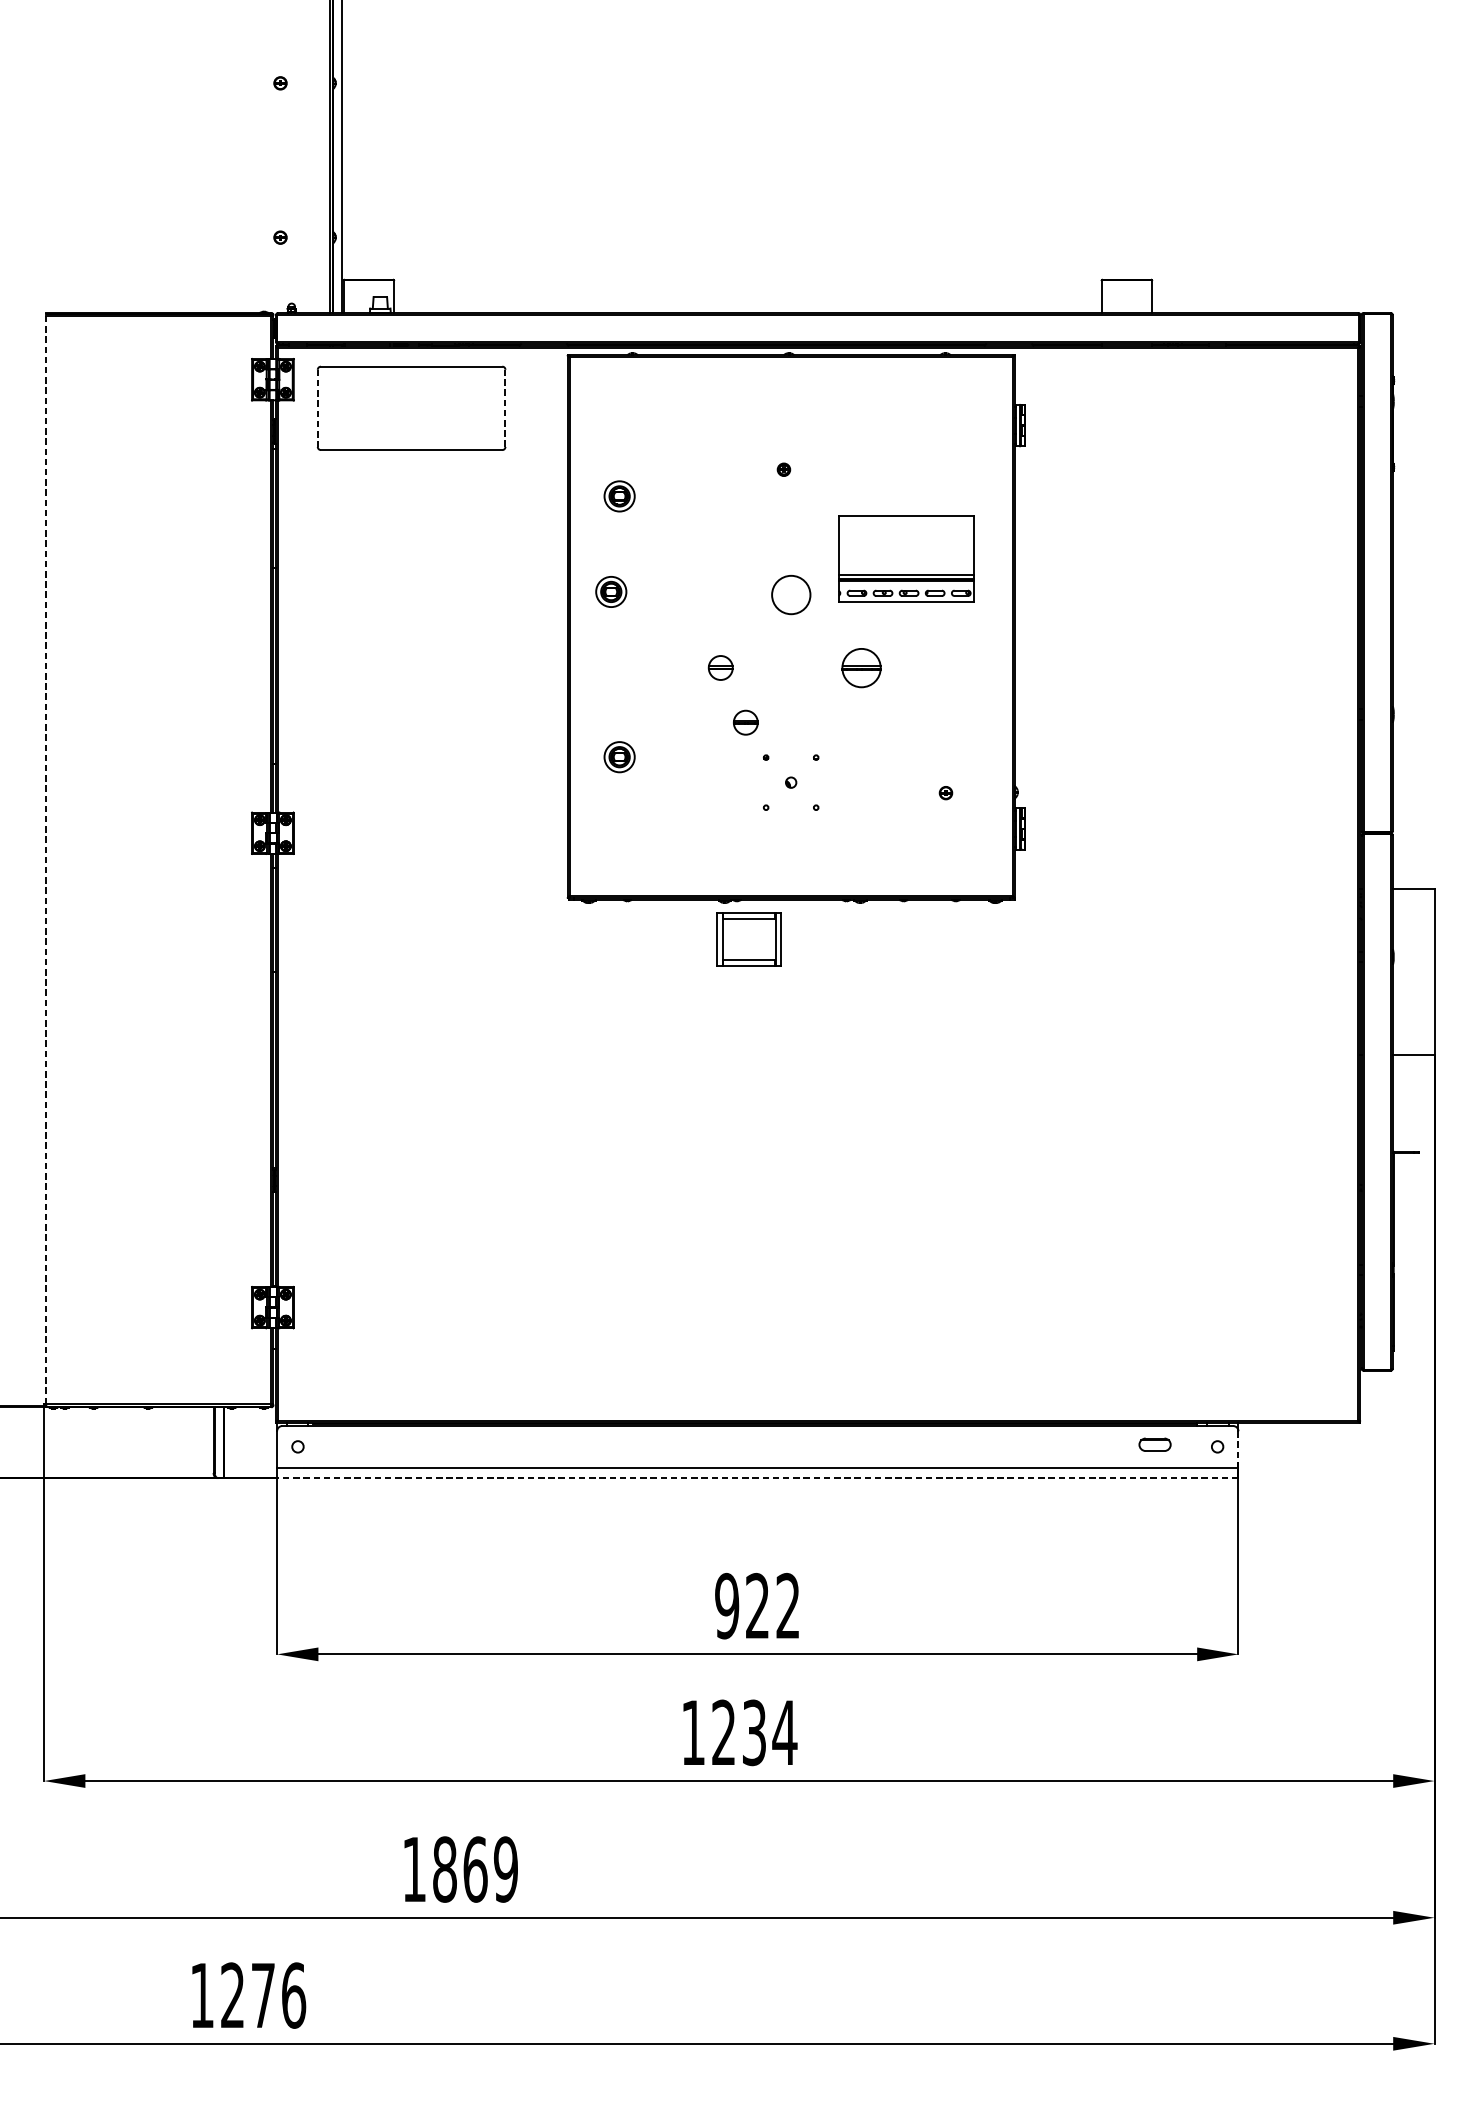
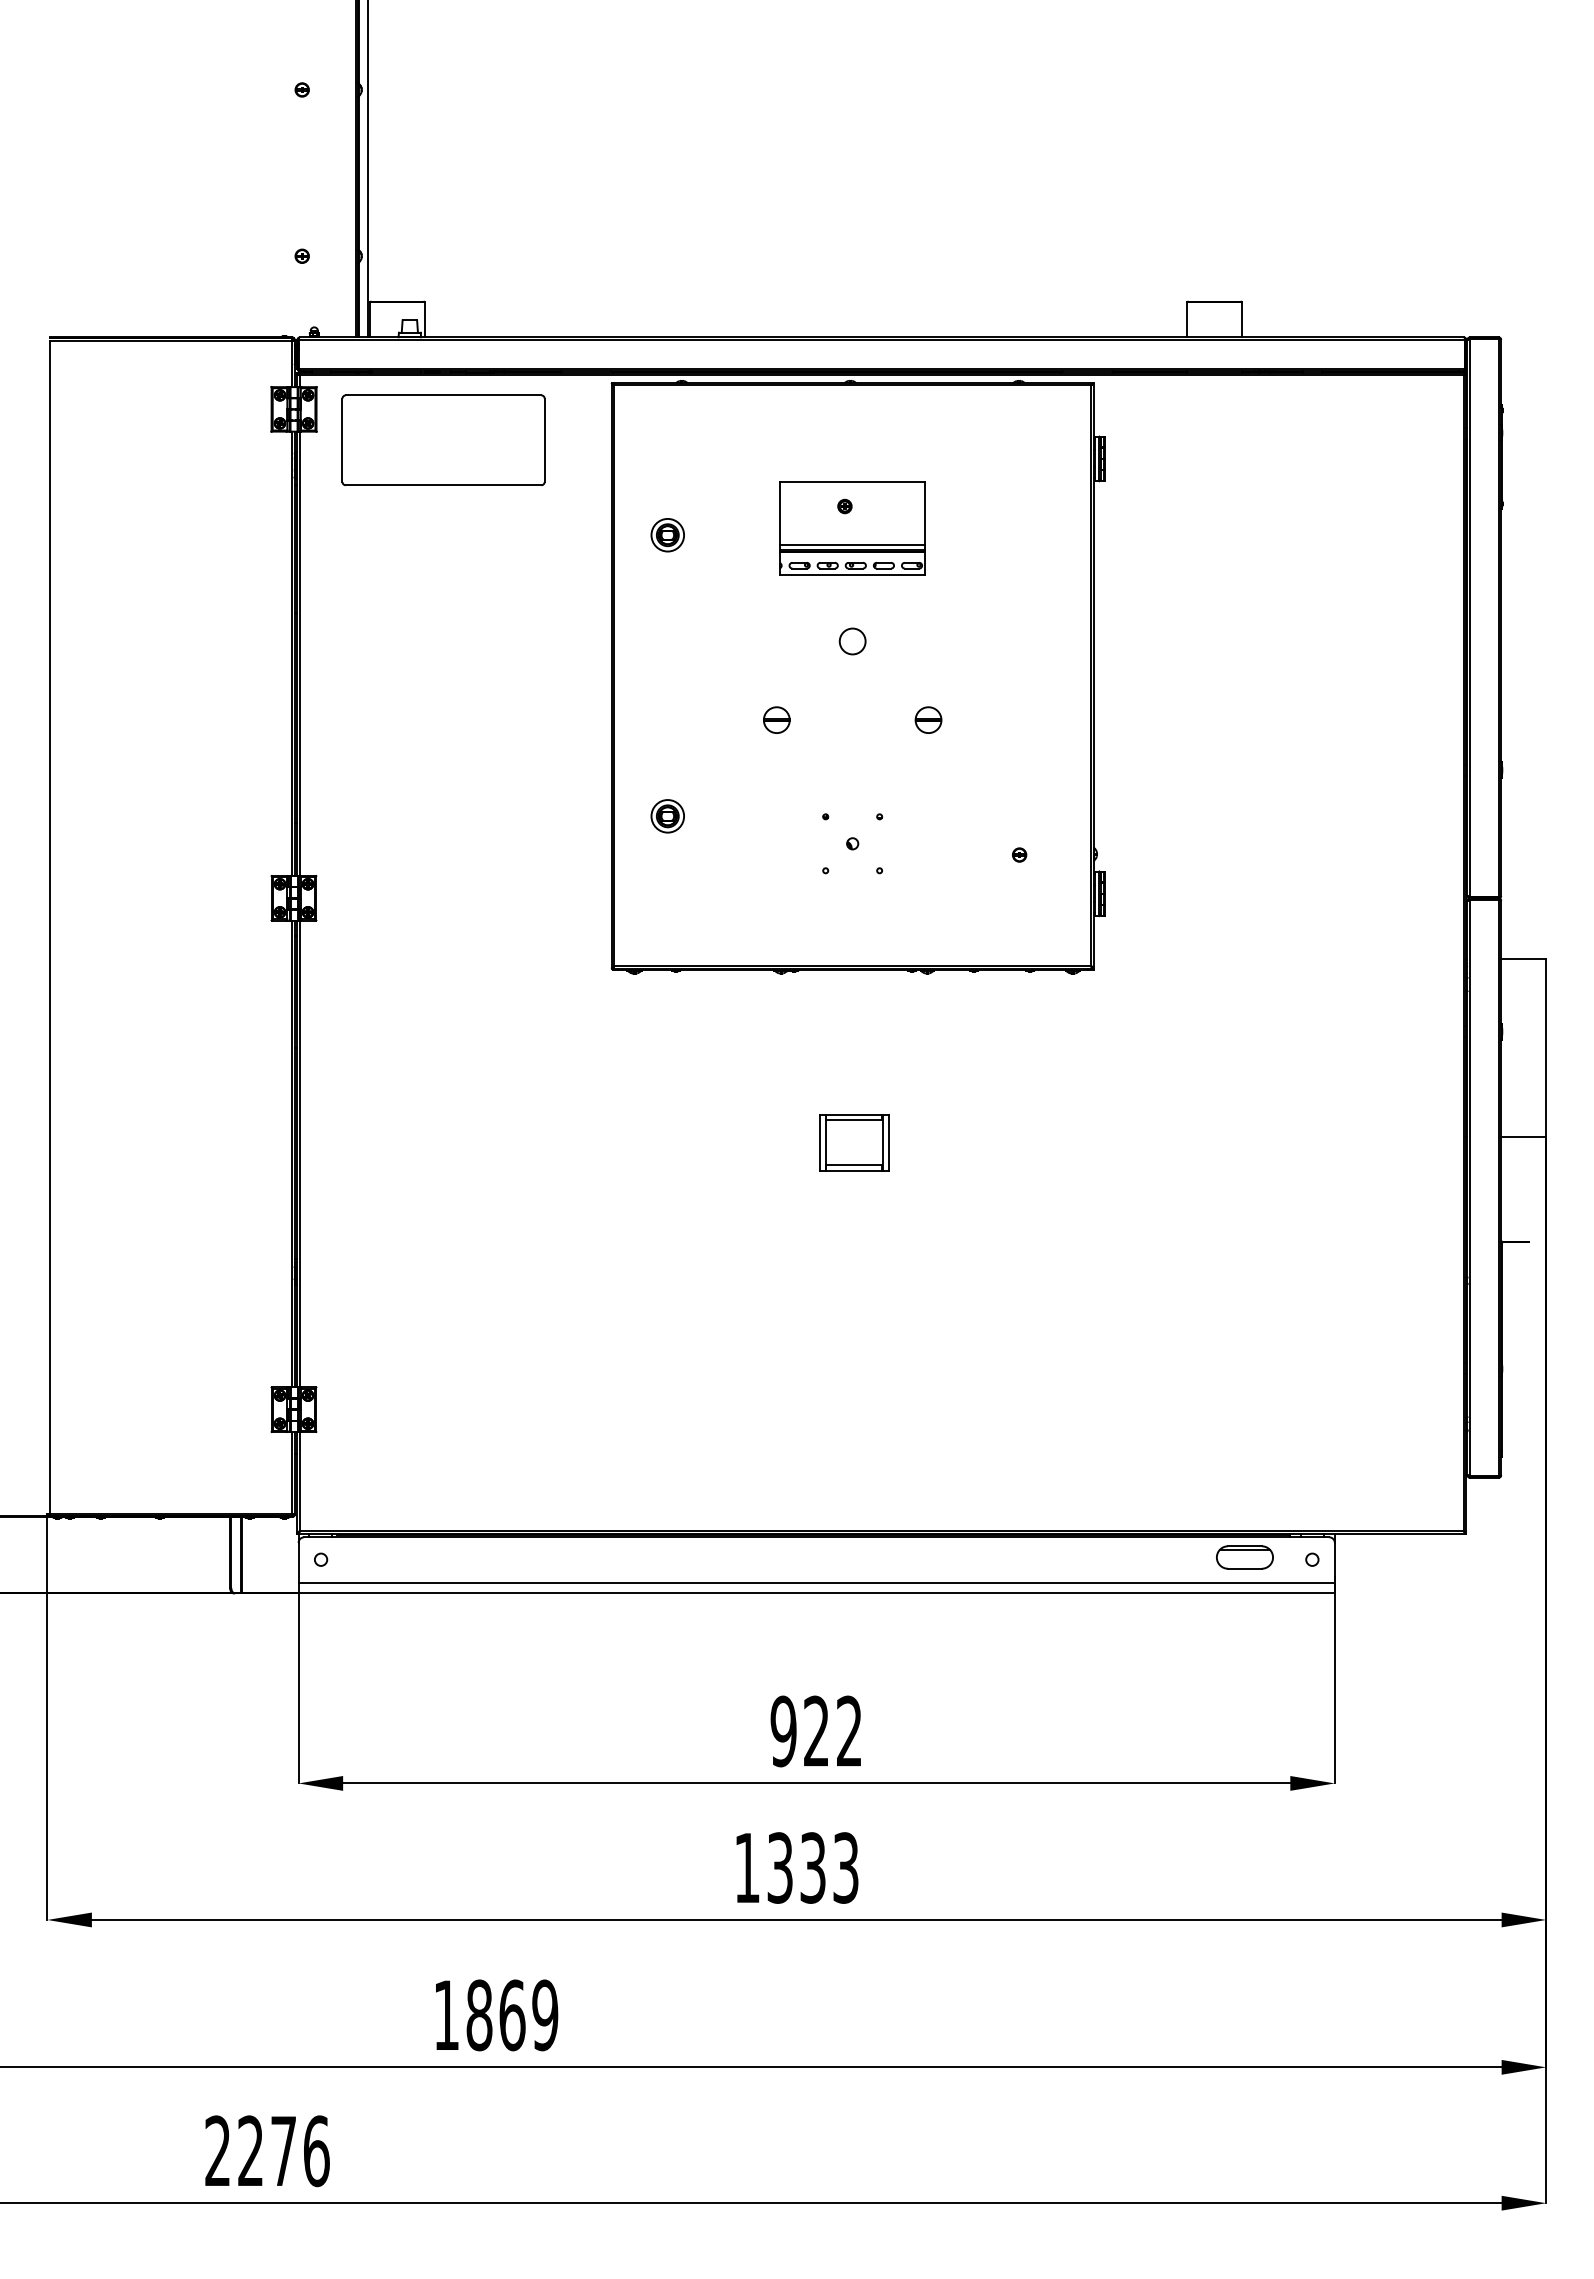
line: (317, 408) -> (342, 440), dashed -> solid
line: (505, 408) -> (544, 440), dashed -> solid
part: (906, 558) -> (852, 528), moved
part: (611, 592) -> (658, 638), removed
circle: (790, 595) -> (852, 641), size x0.62
part: (861, 667) -> (928, 719), size x0.62
part: (745, 722) -> (803, 778), removed
line: (46, 860) -> (49, 927), dashed -> solid
part: (749, 939) -> (854, 1142), moved
part: (1154, 1444) -> (1244, 1557), size x1.67
line: (1238, 1449) -> (1334, 1562), dashed -> solid
line: (757, 1478) -> (816, 1593), dashed -> solid
text: (754, 1732) -> (813, 1867), 1234 -> 1333
text: (201, 1994) -> (217, 2150), 1276 -> 2276

